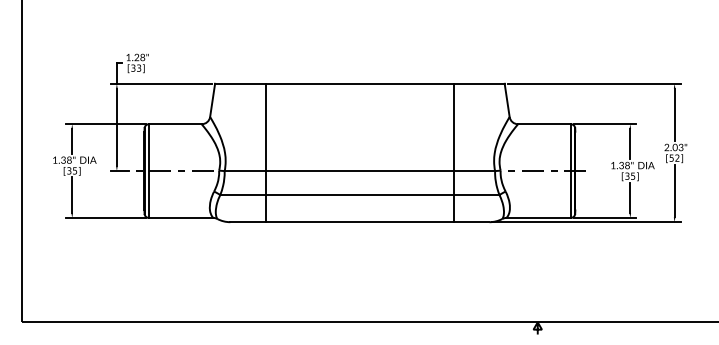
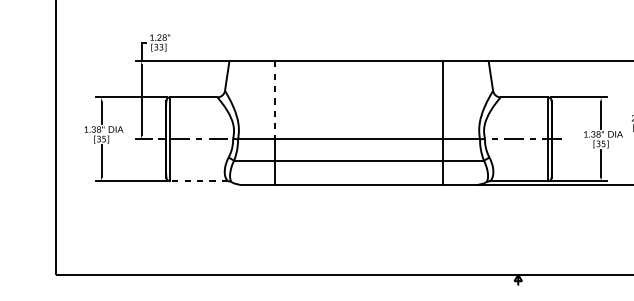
line: (266, 127) -> (275, 100), solid -> dashed
line: (180, 217) -> (198, 180), solid -> dashed

